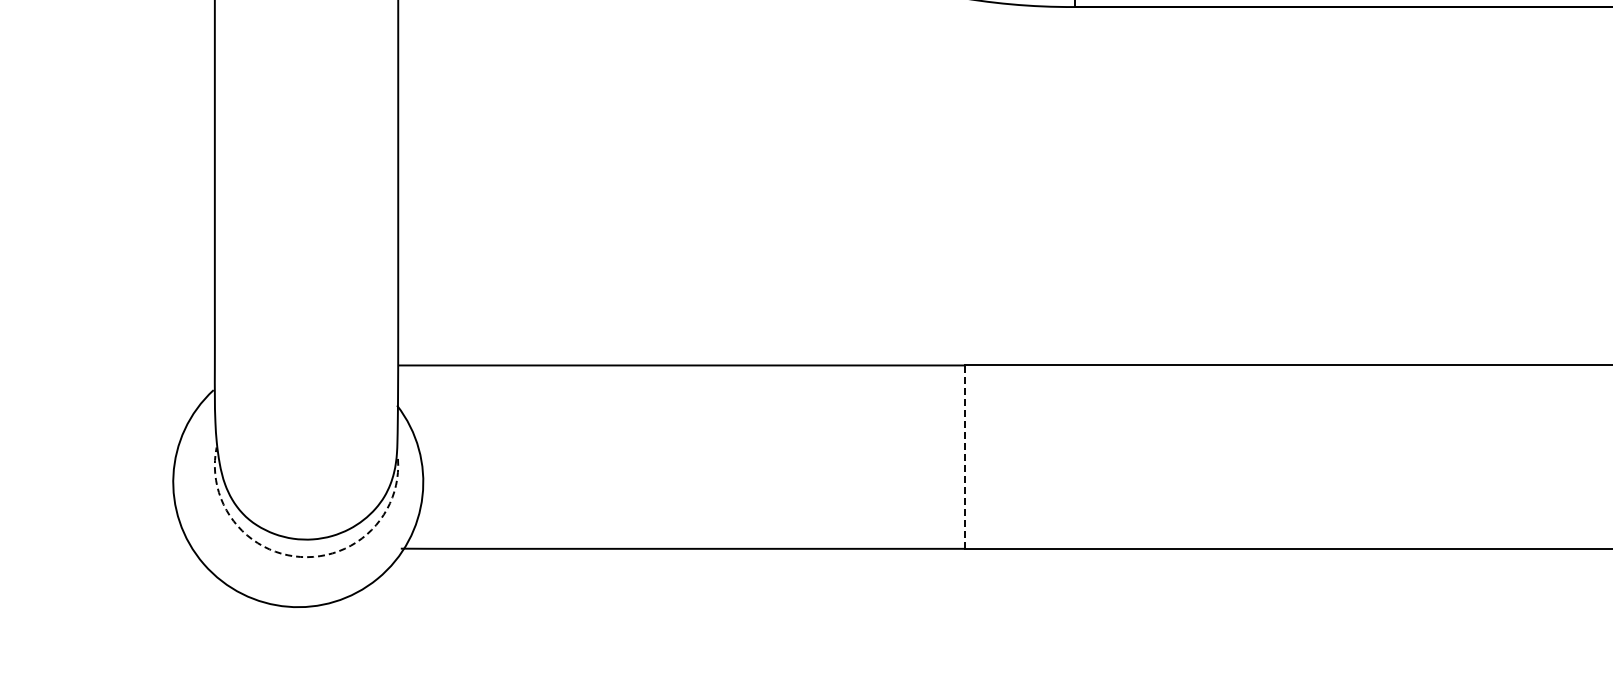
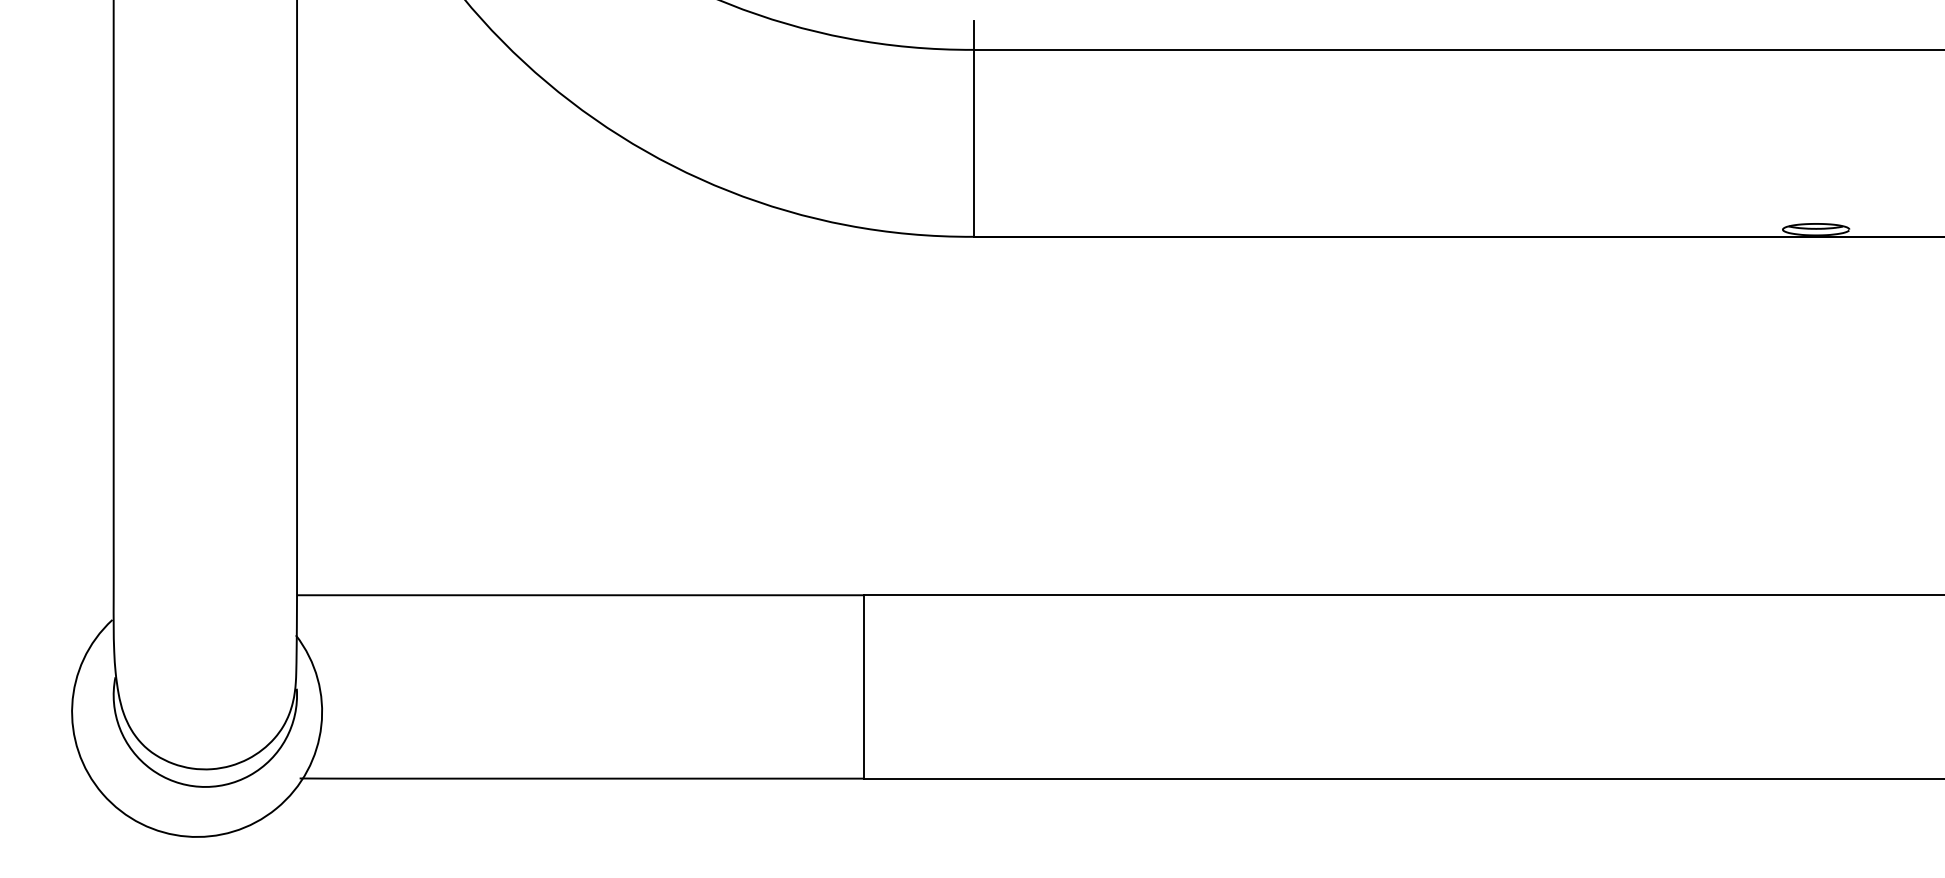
line: (964, 456) -> (863, 686), dashed -> solid
arc: (300, 556) -> (199, 786), dashed -> solid

